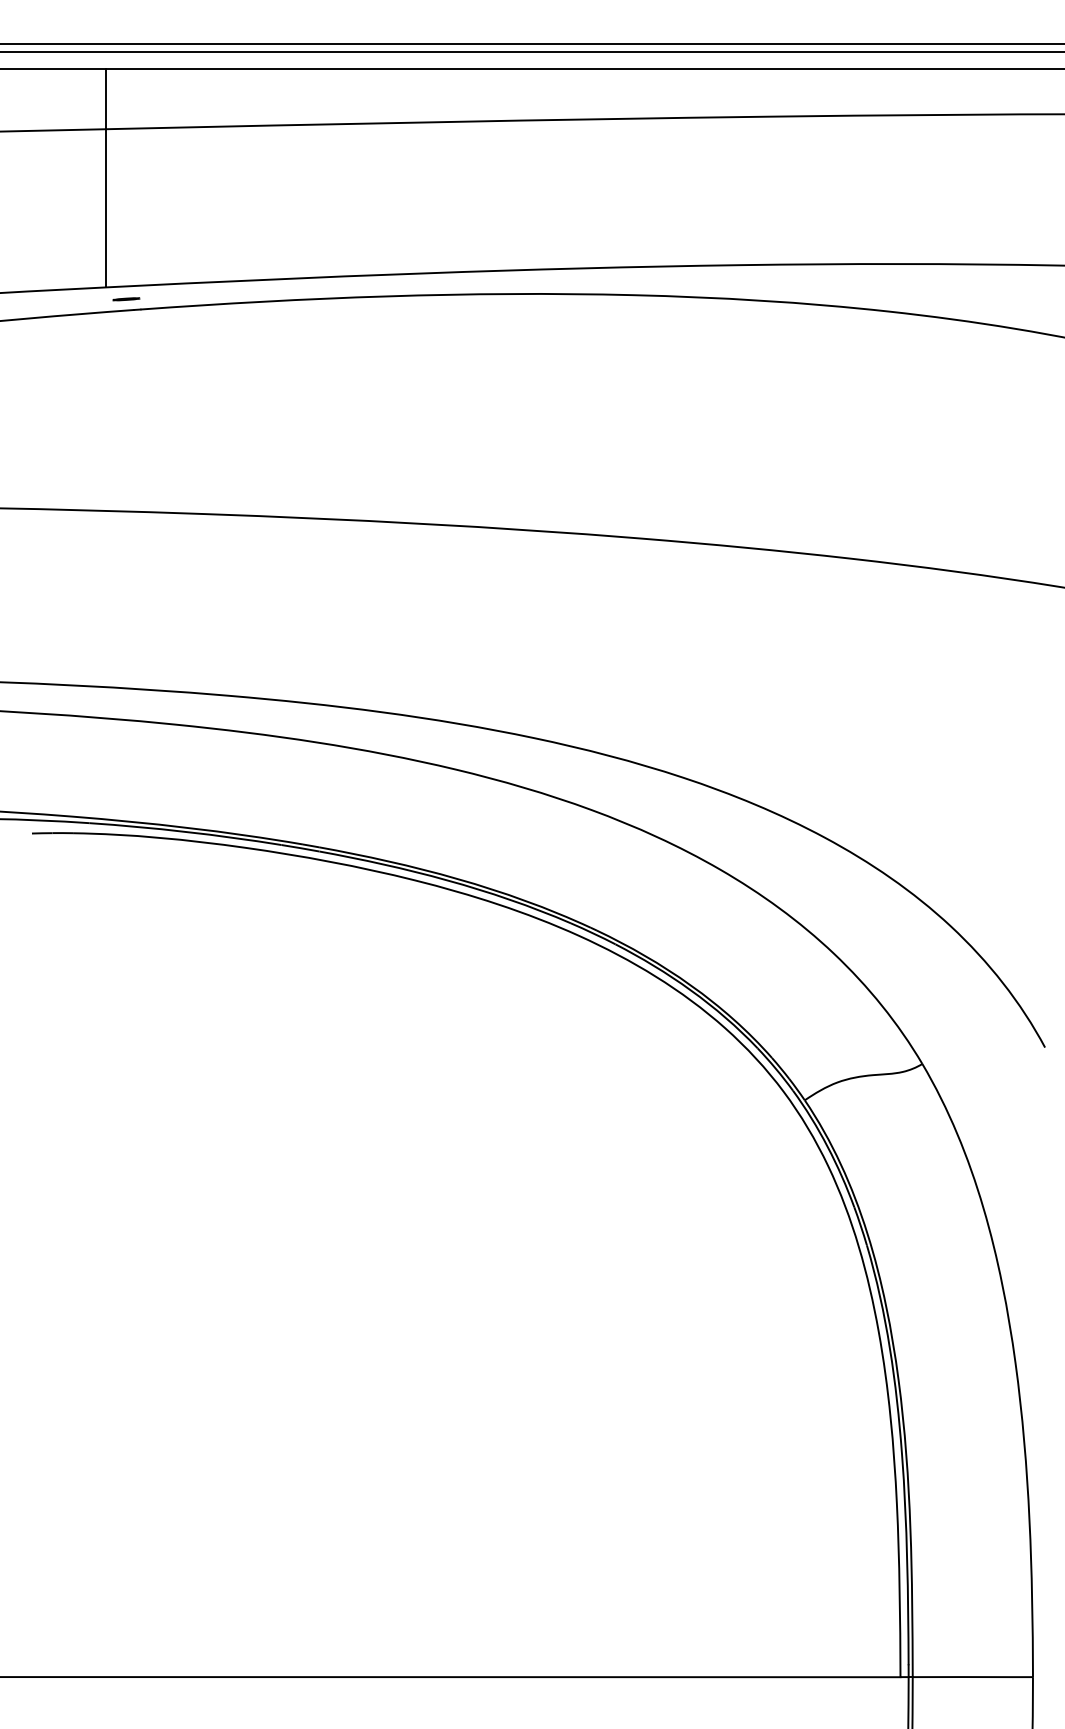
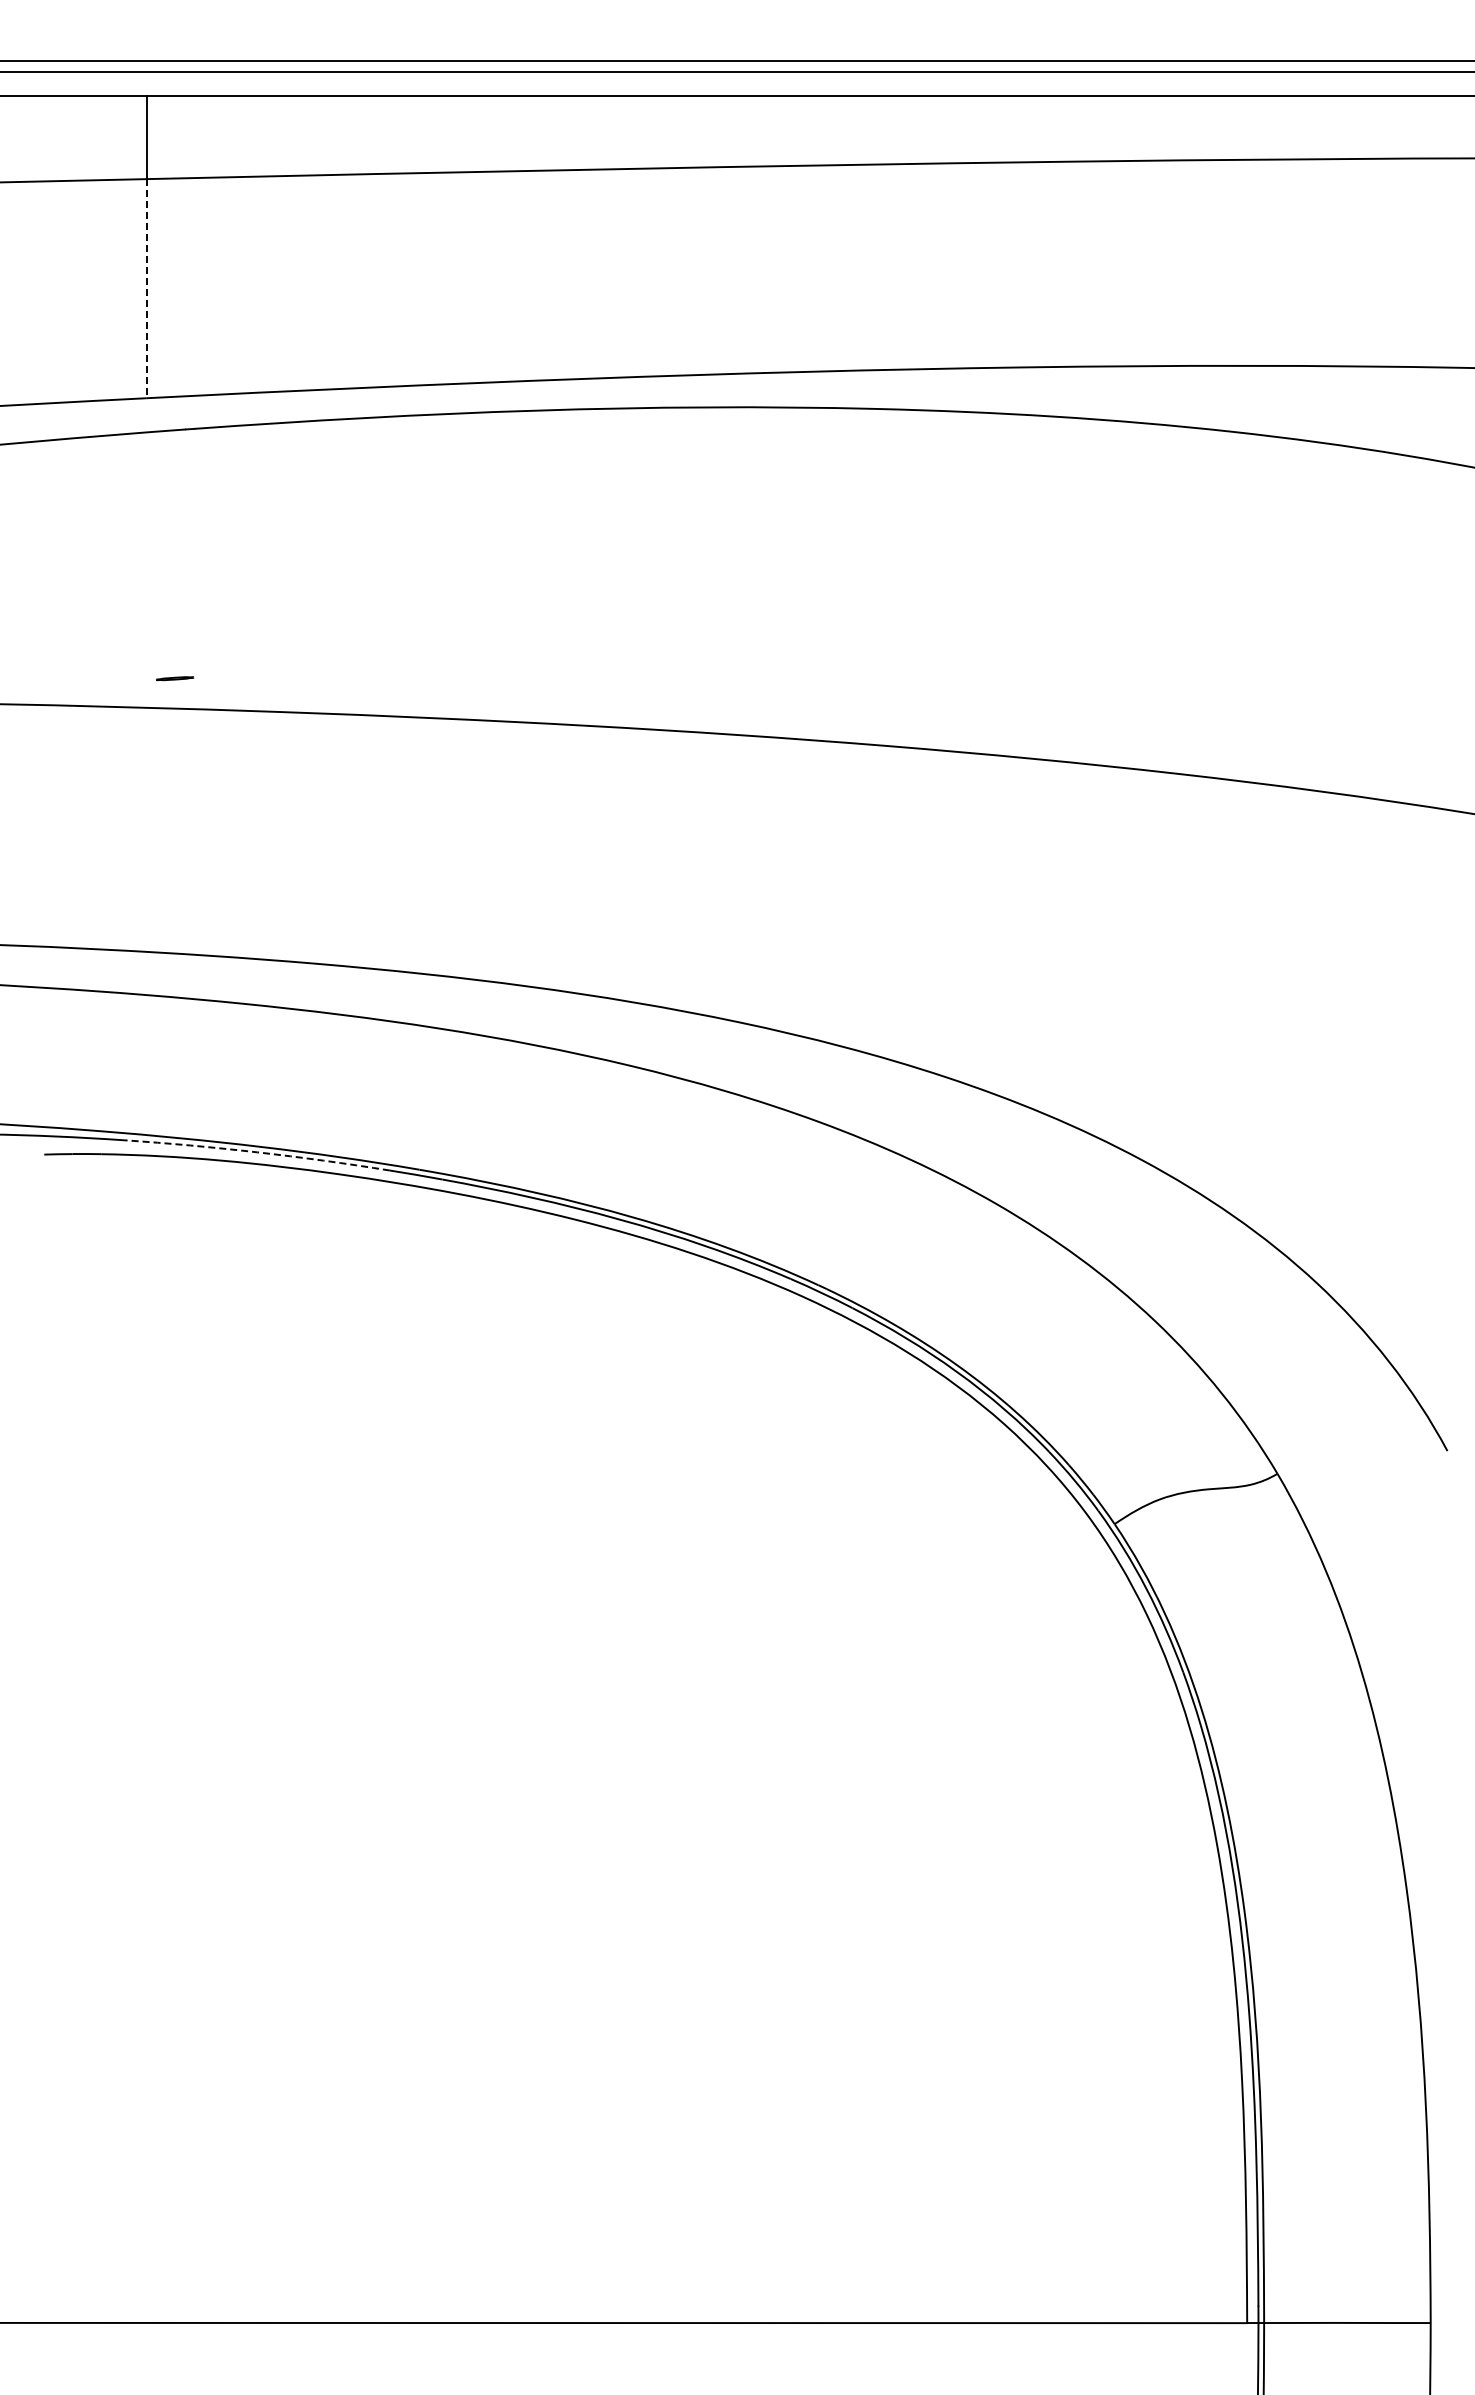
line: (105, 208) -> (146, 288), solid -> dashed
line: (126, 299) -> (175, 678), moved
arc: (185, 832) -> (257, 1152), solid -> dashed

